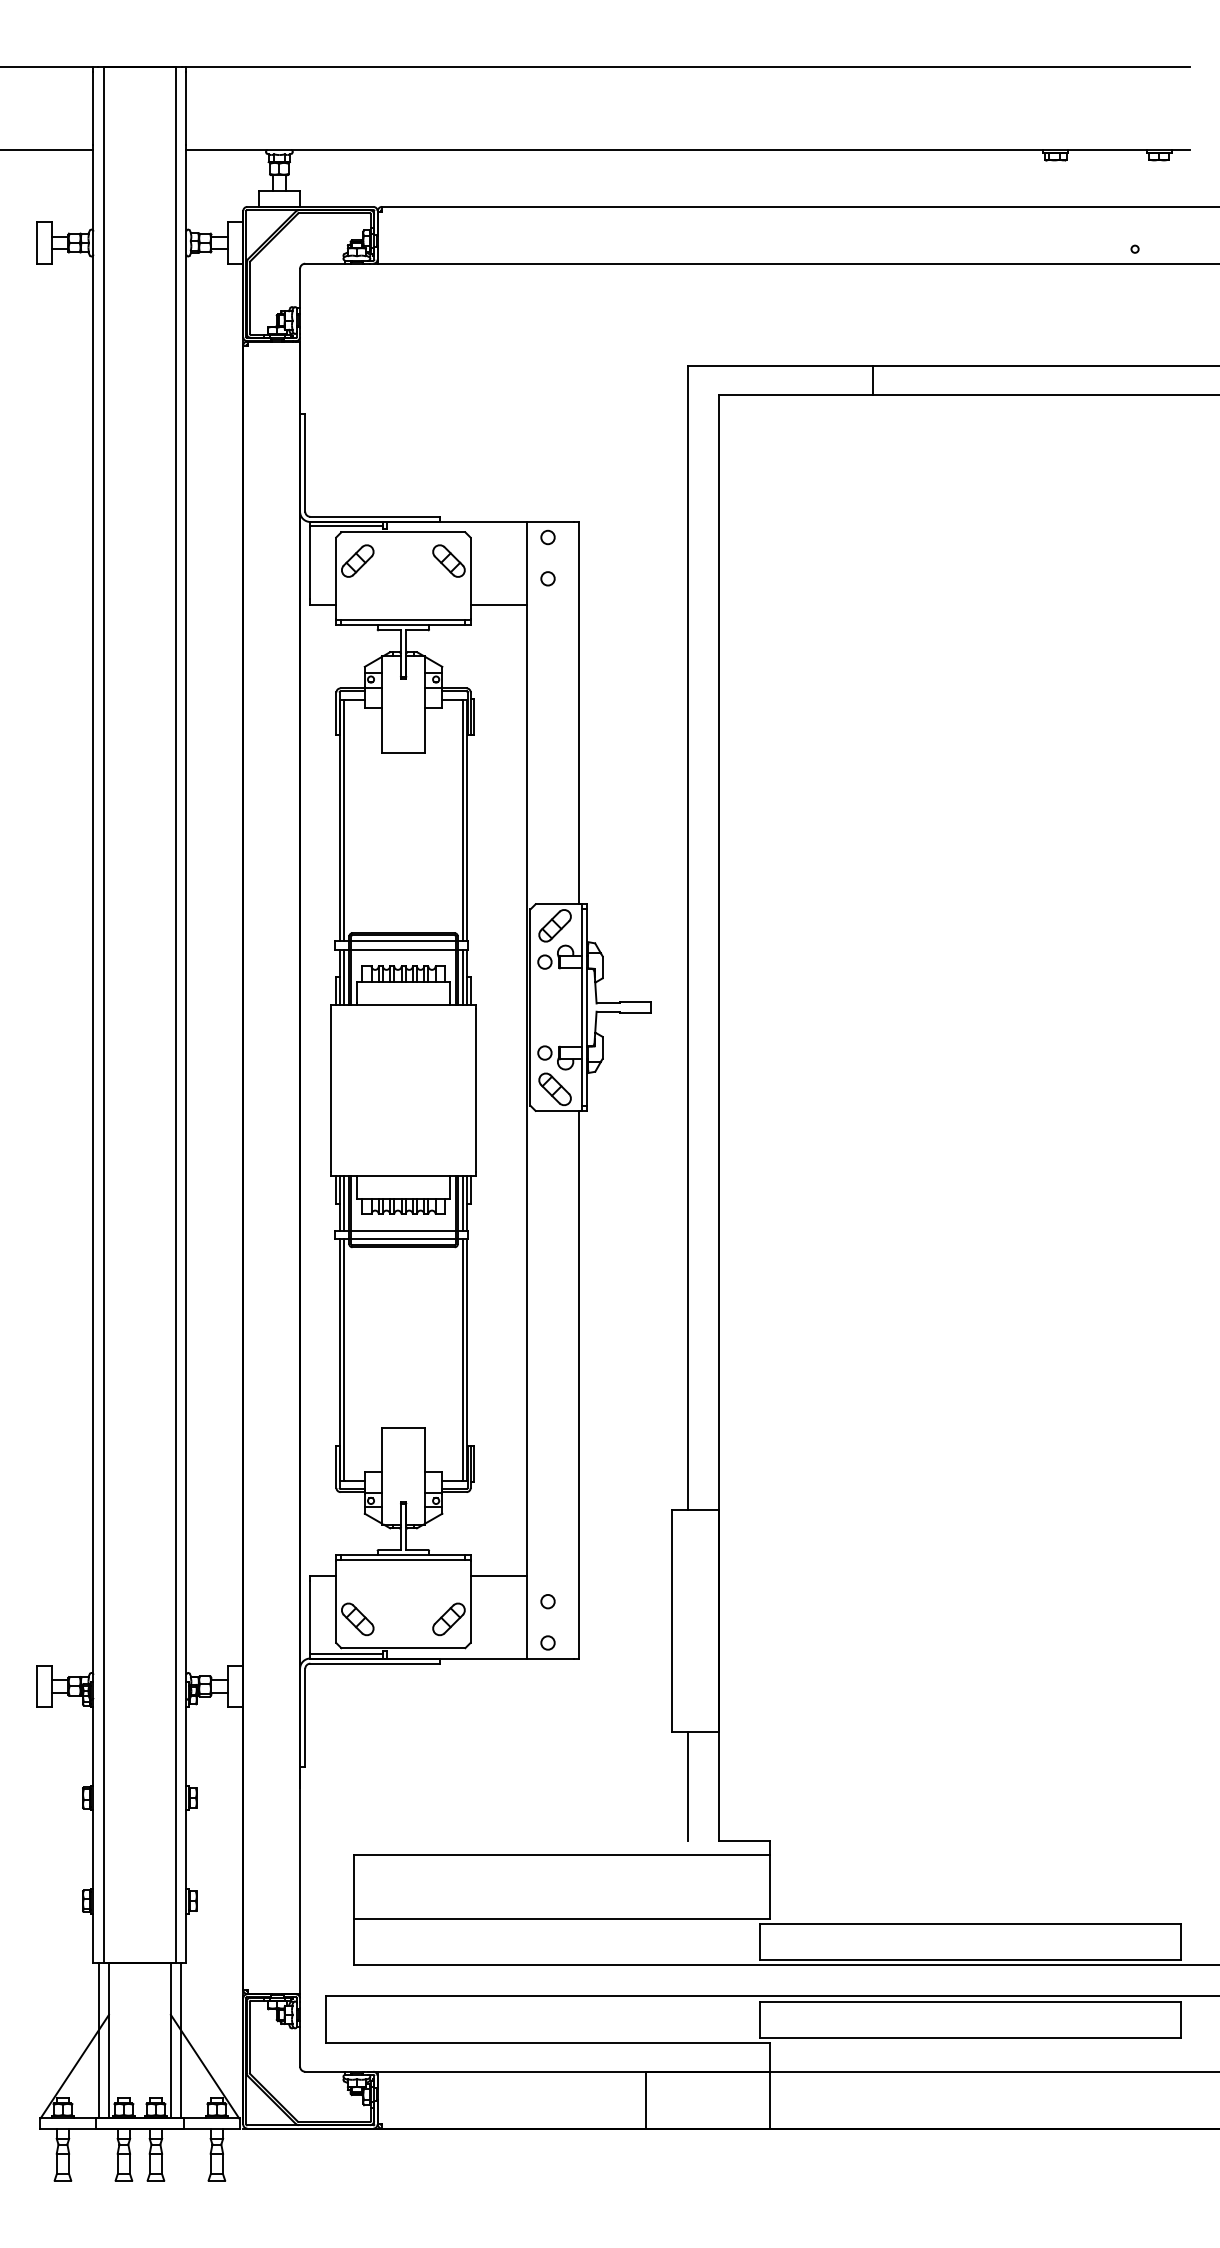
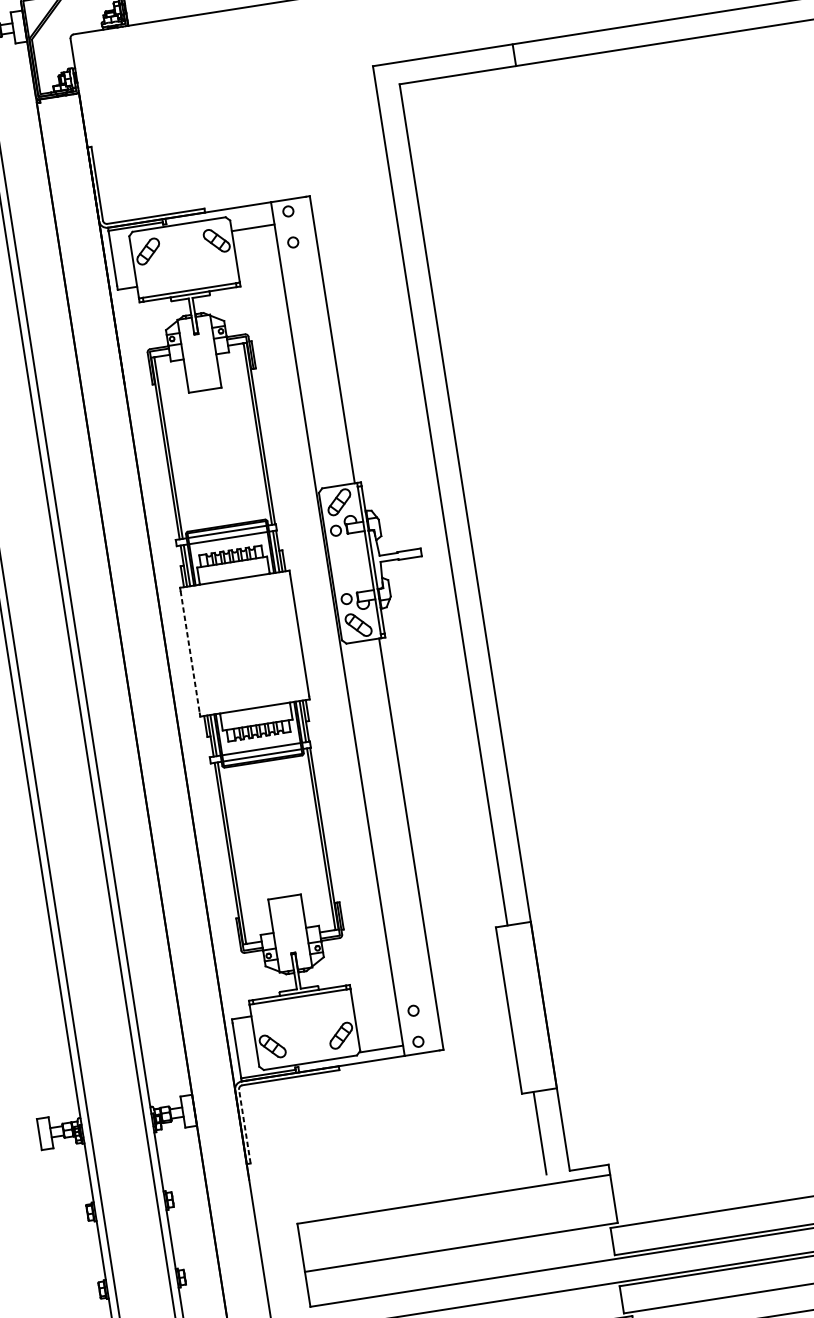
line: (498, 604) -> (252, 227), moved
line: (330, 1090) -> (190, 652), solid -> dashed
line: (498, 1575) -> (381, 1048), moved
line: (305, 1717) -> (245, 1126), solid -> dashed

